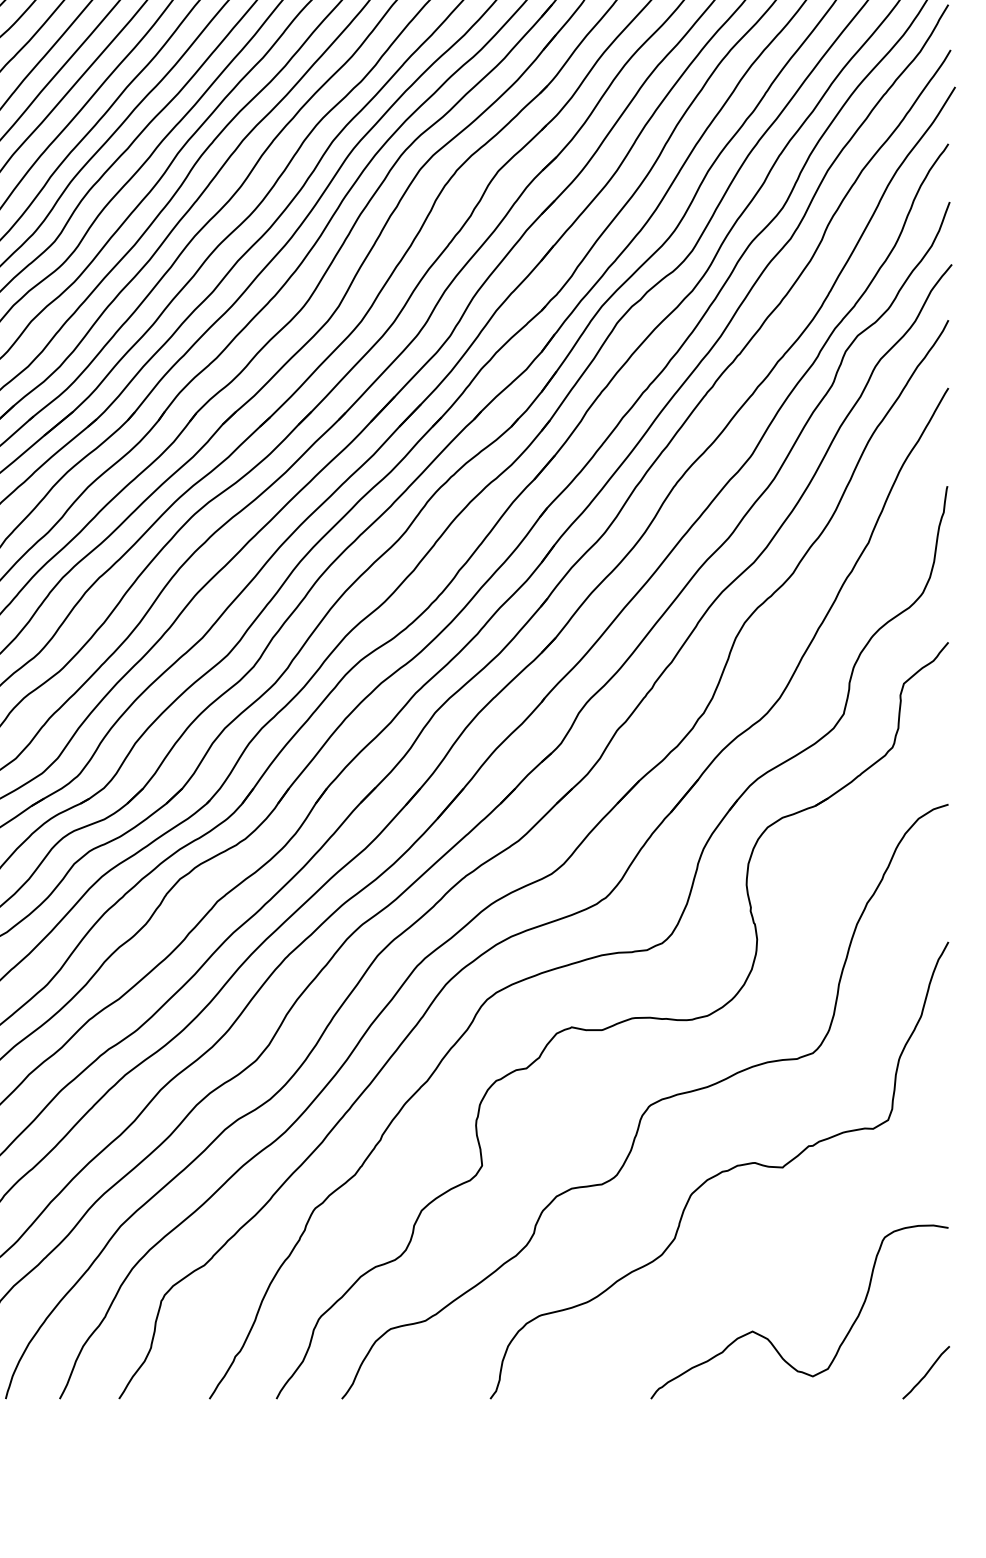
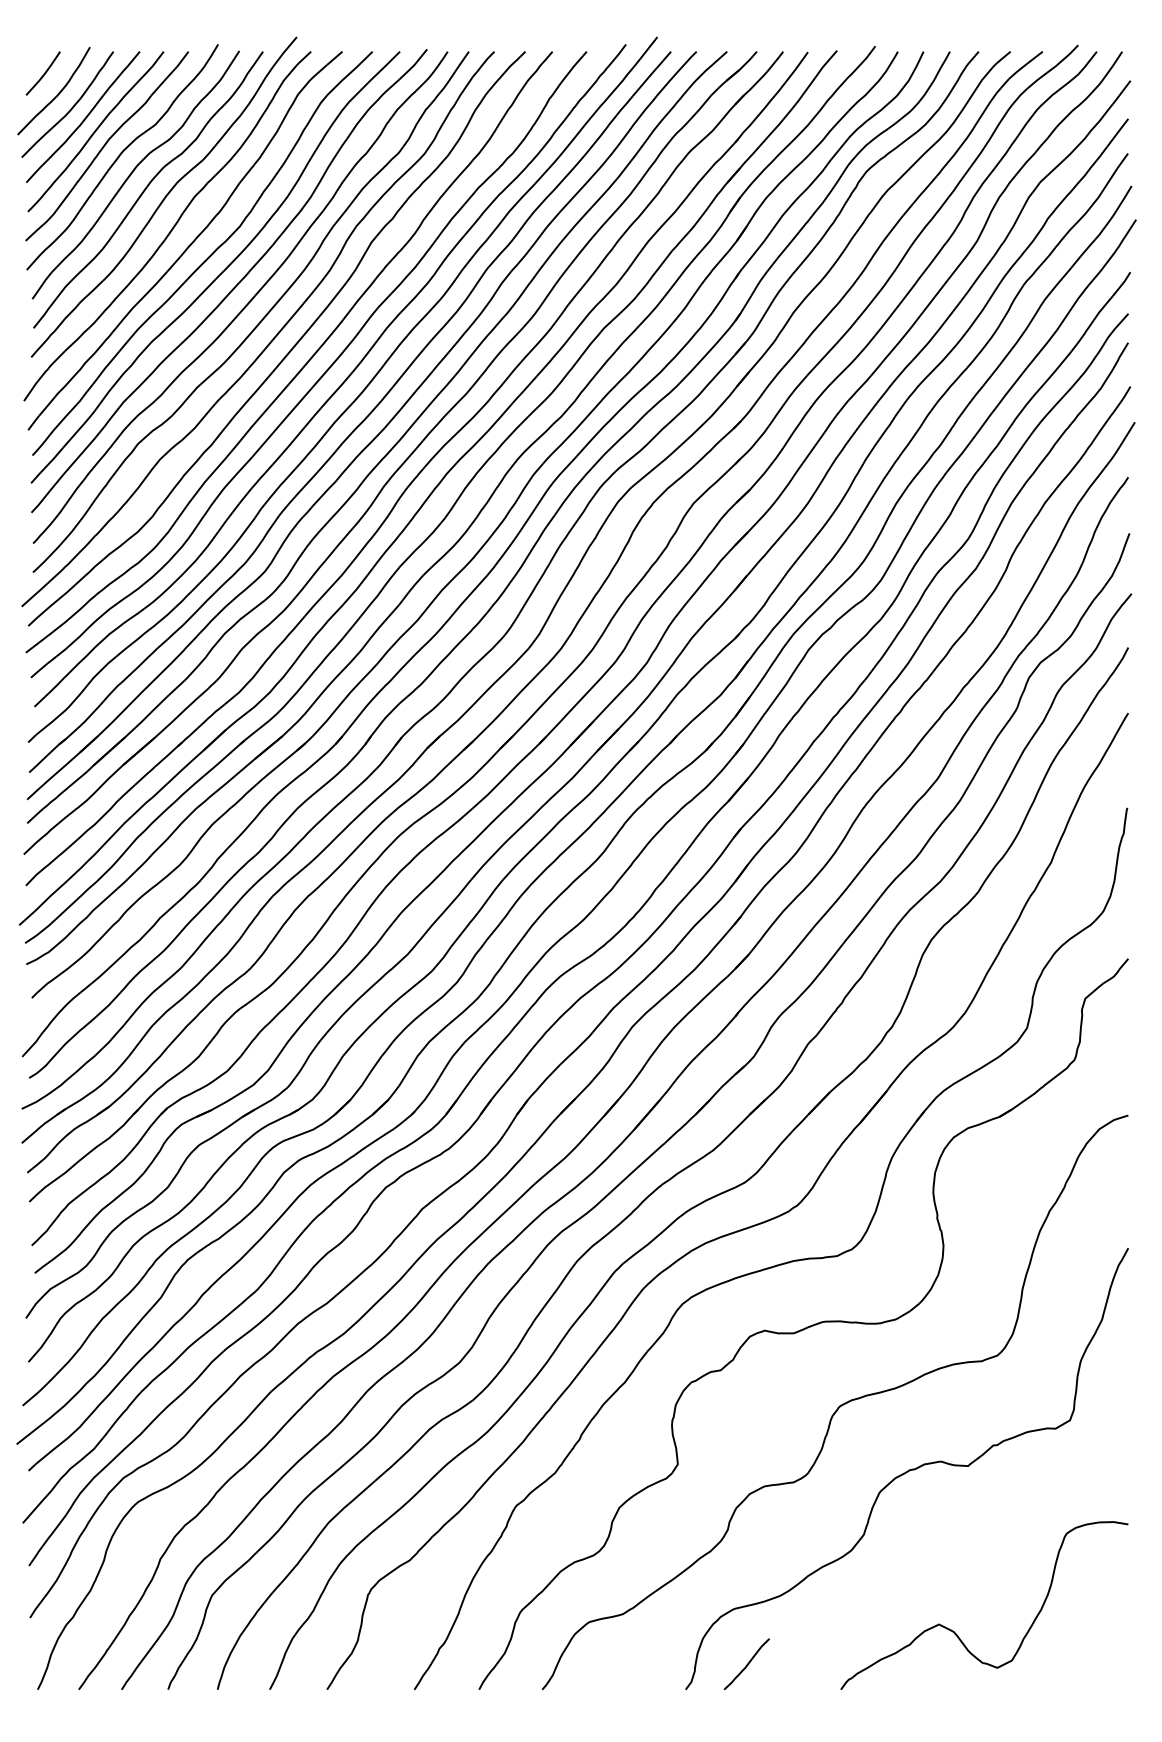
curve: (925, 1372) -> (746, 1664), moved

